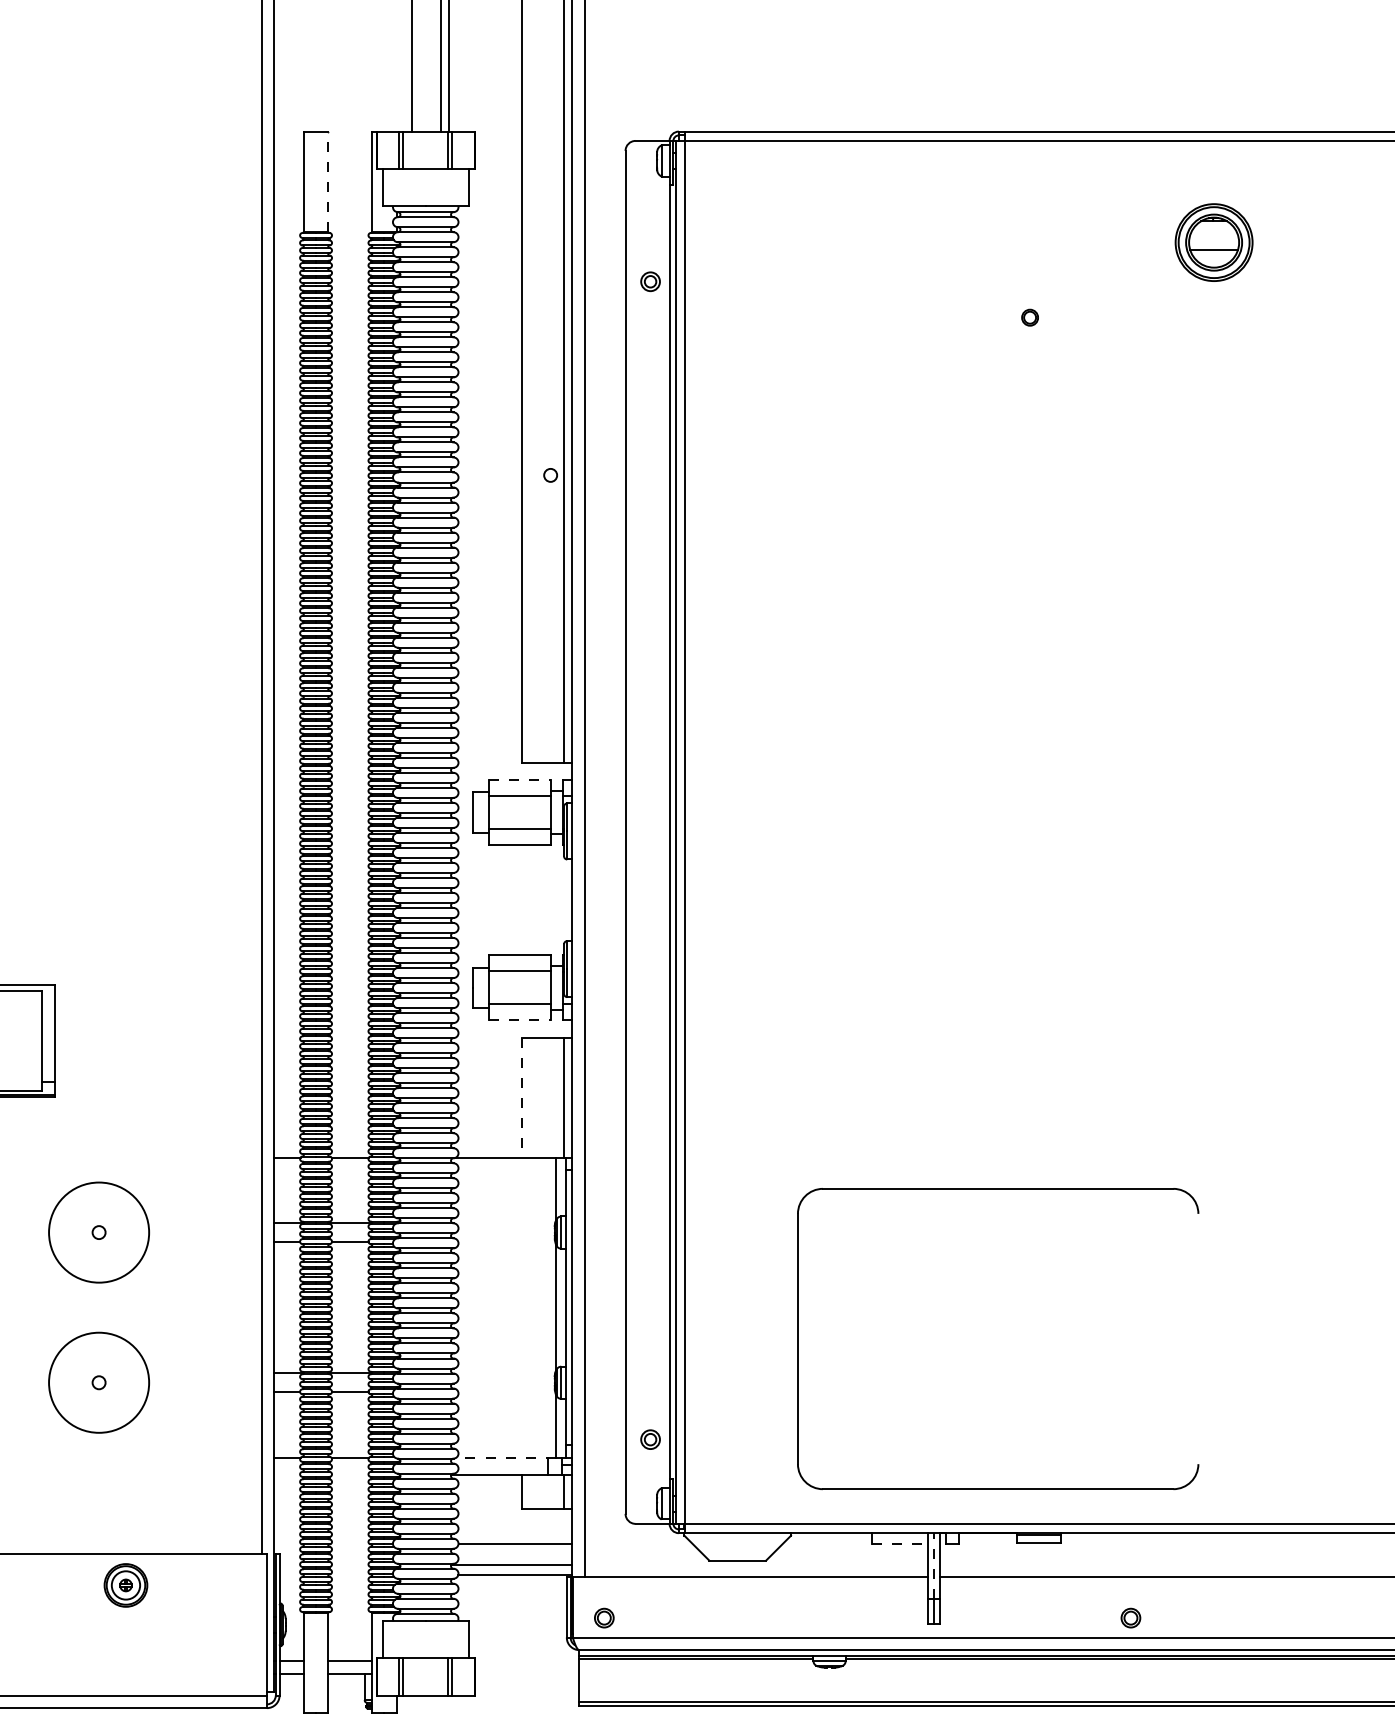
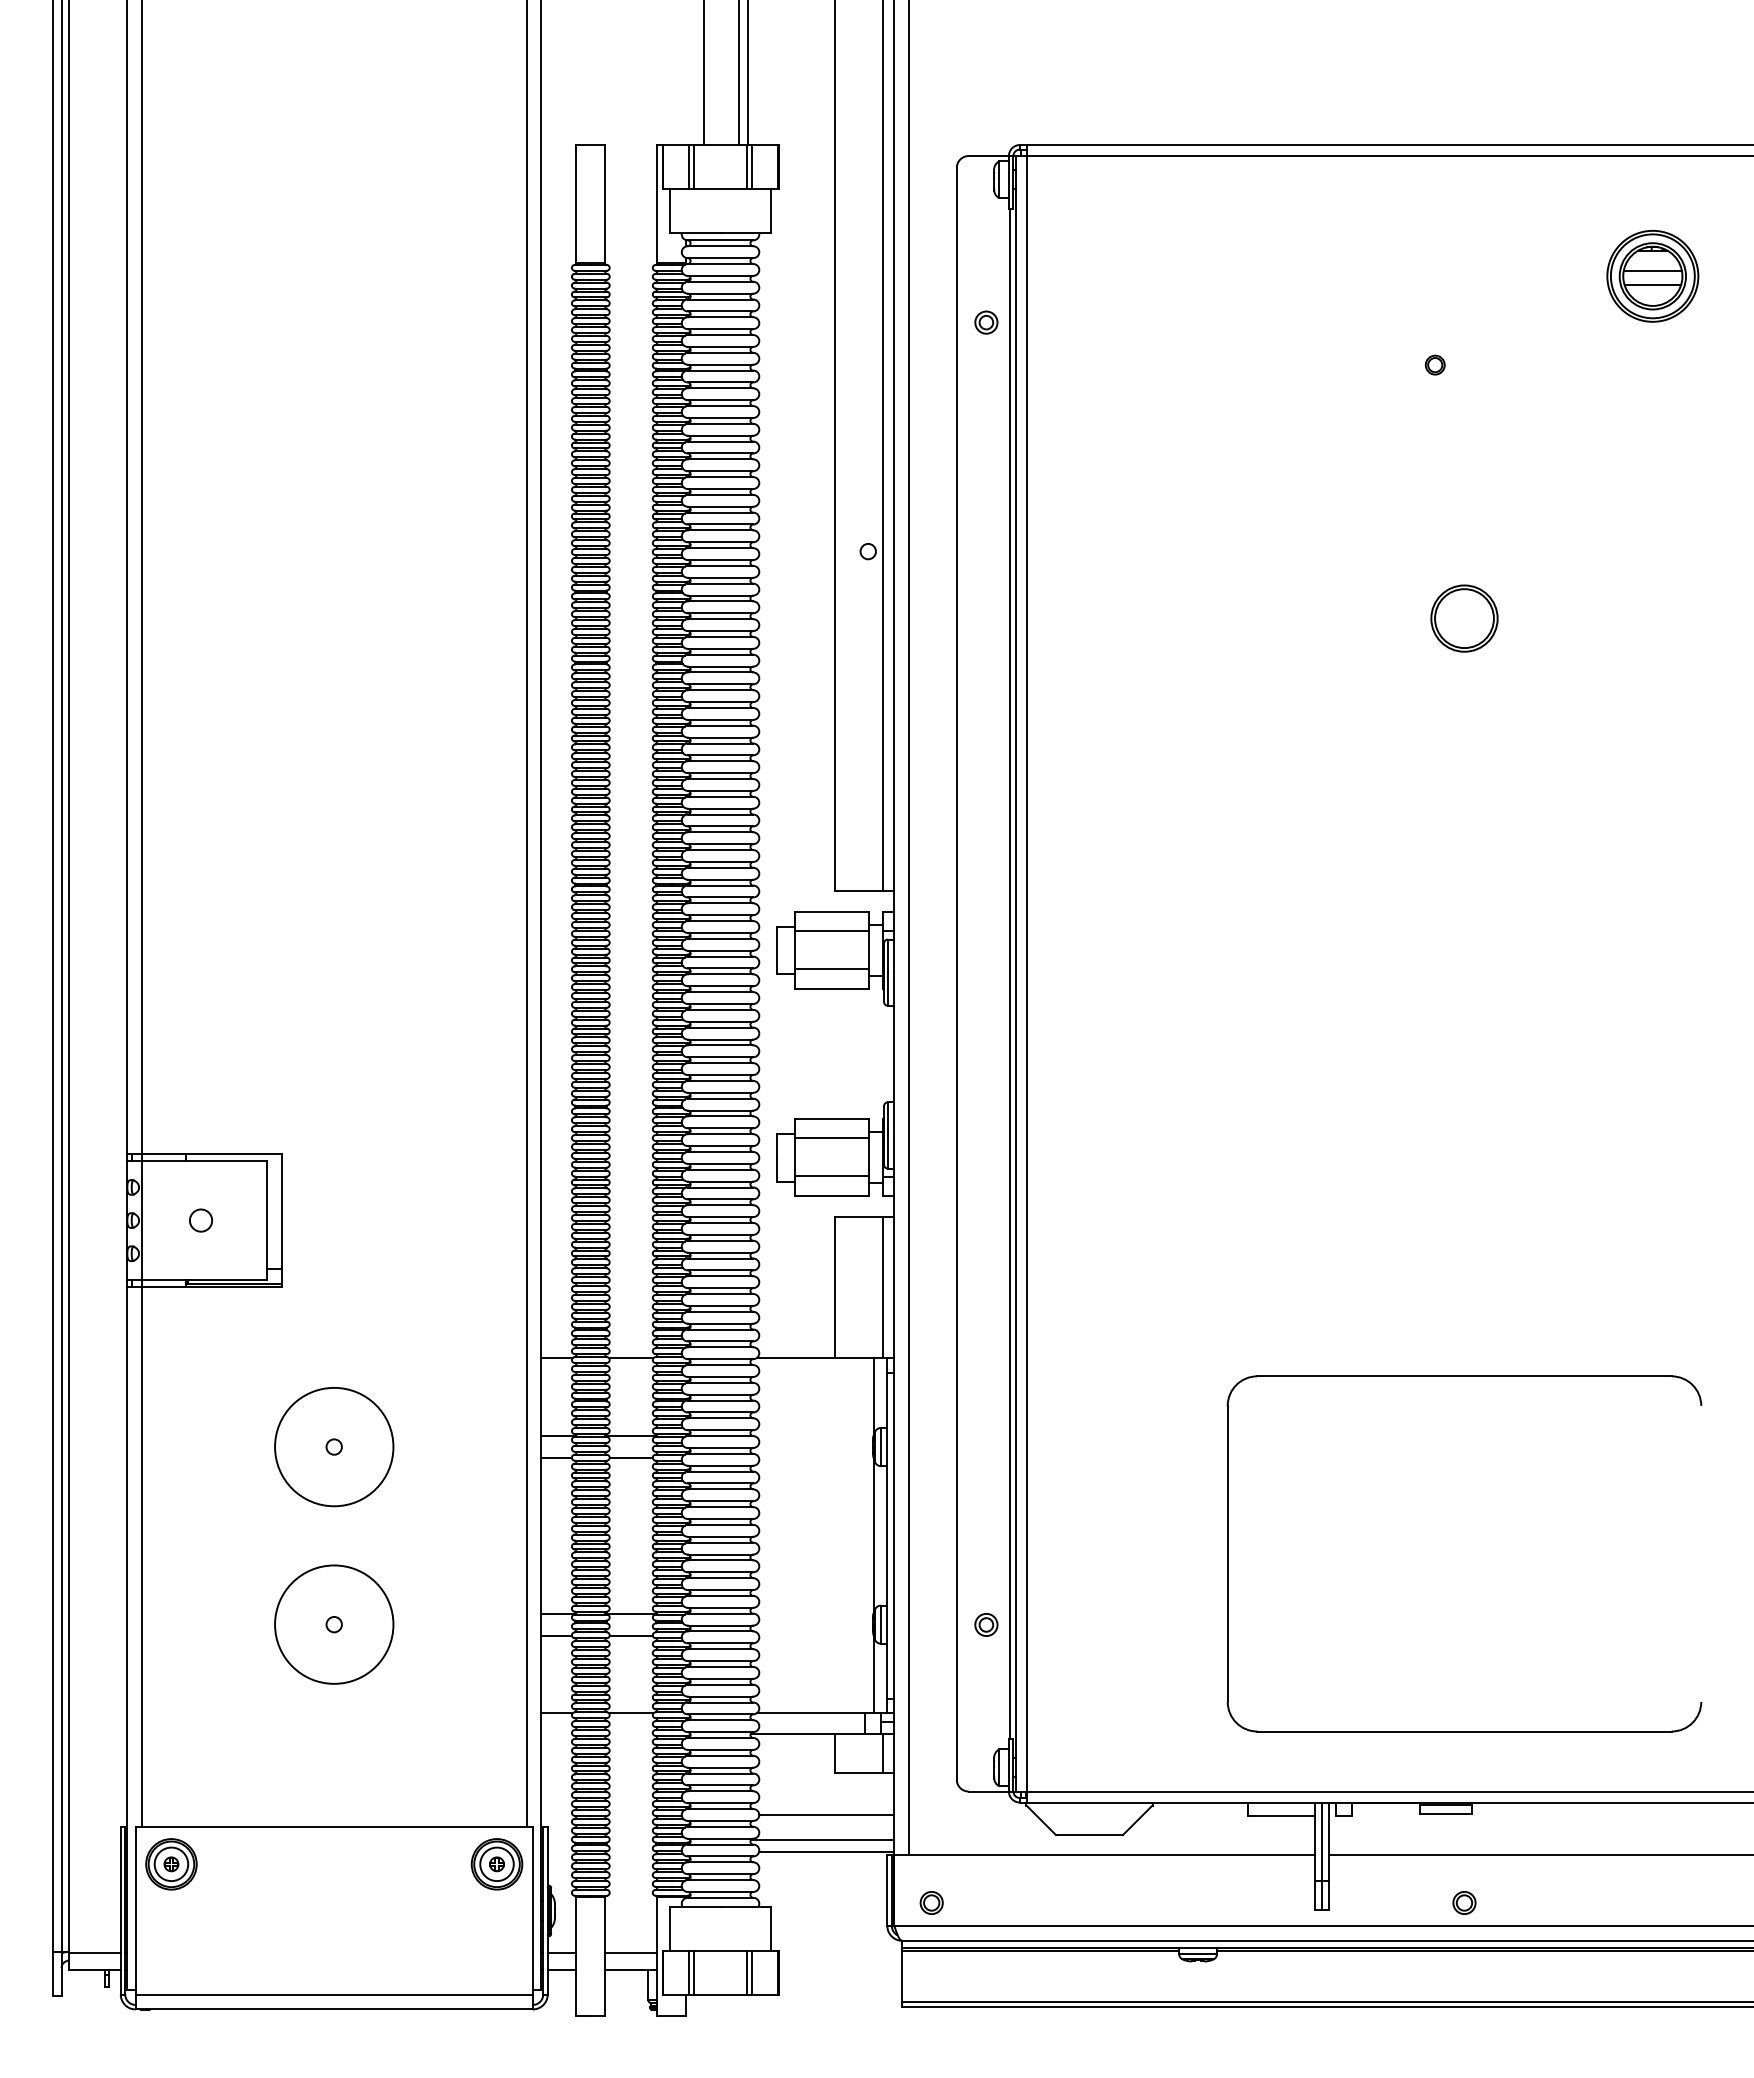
line: (328, 181) -> (605, 203), dashed -> solid
line: (1213, 237) -> (1652, 270), added
part: (1054, 531) -> (1464, 618), added
line: (519, 780) -> (831, 912), dashed -> solid
line: (519, 1020) -> (831, 1196), dashed -> solid
line: (522, 1097) -> (834, 1287), dashed -> solid
part: (998, 1188) -> (1464, 1376), moved
part: (650, 1439) -> (986, 1624), moved
line: (506, 1457) -> (815, 1713), dashed -> solid
line: (900, 1544) -> (1281, 1815), dashed -> solid
line: (933, 1566) -> (1321, 1841), dashed -> solid
part: (125, 1585) -> (496, 1864), moved
part: (1130, 1617) -> (1464, 1902), moved

